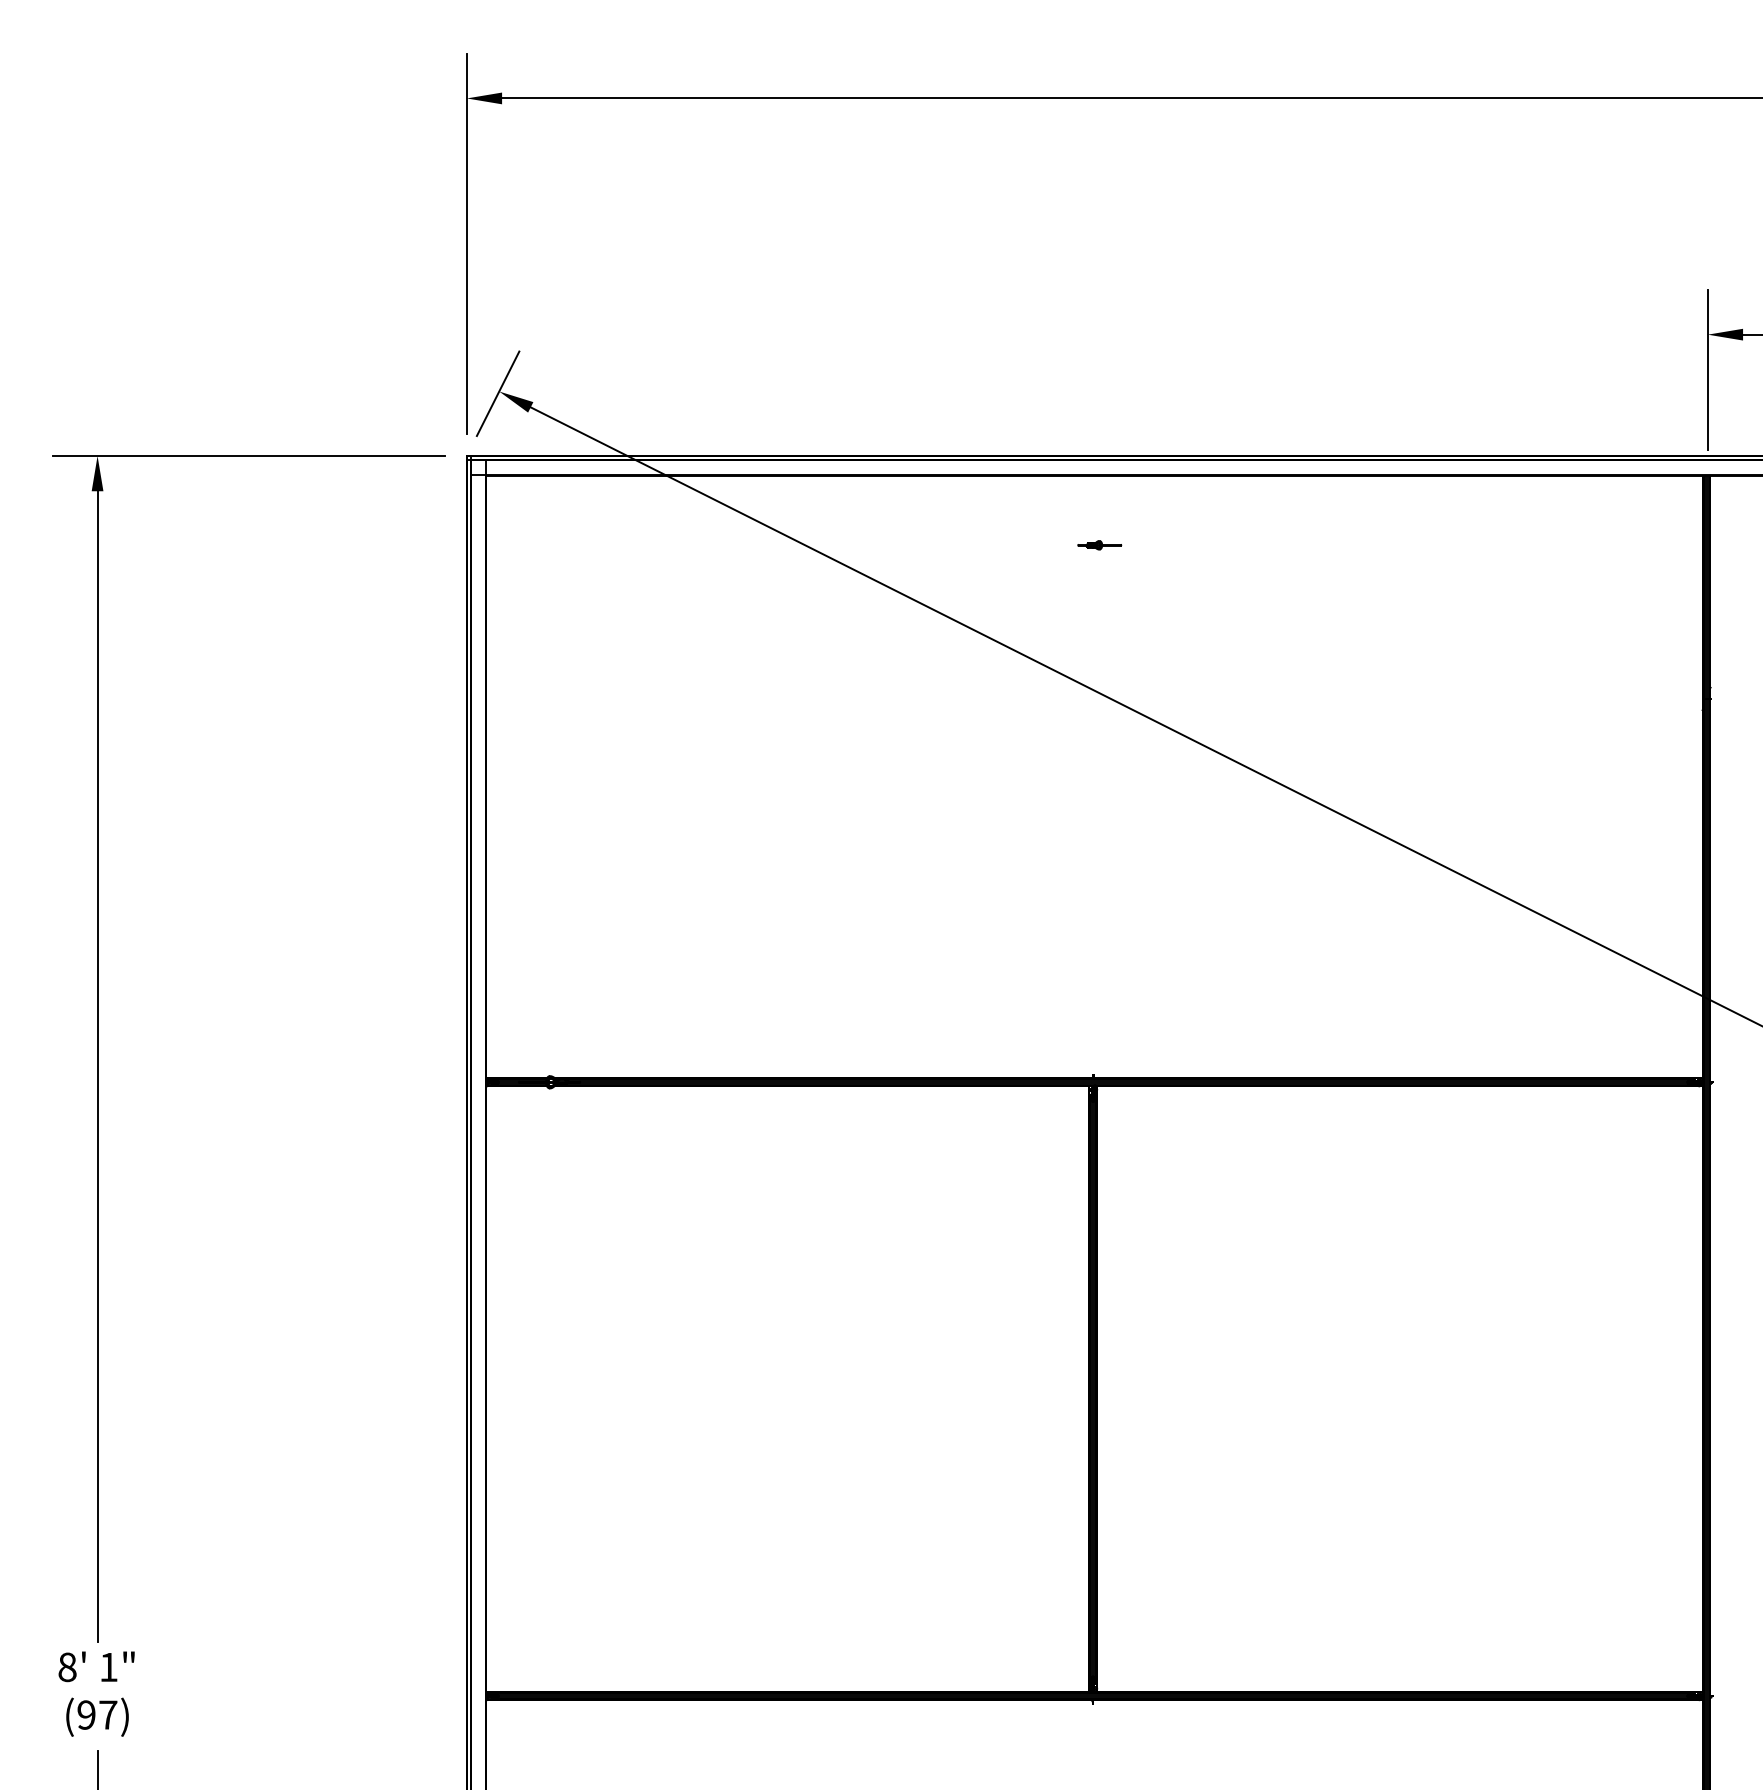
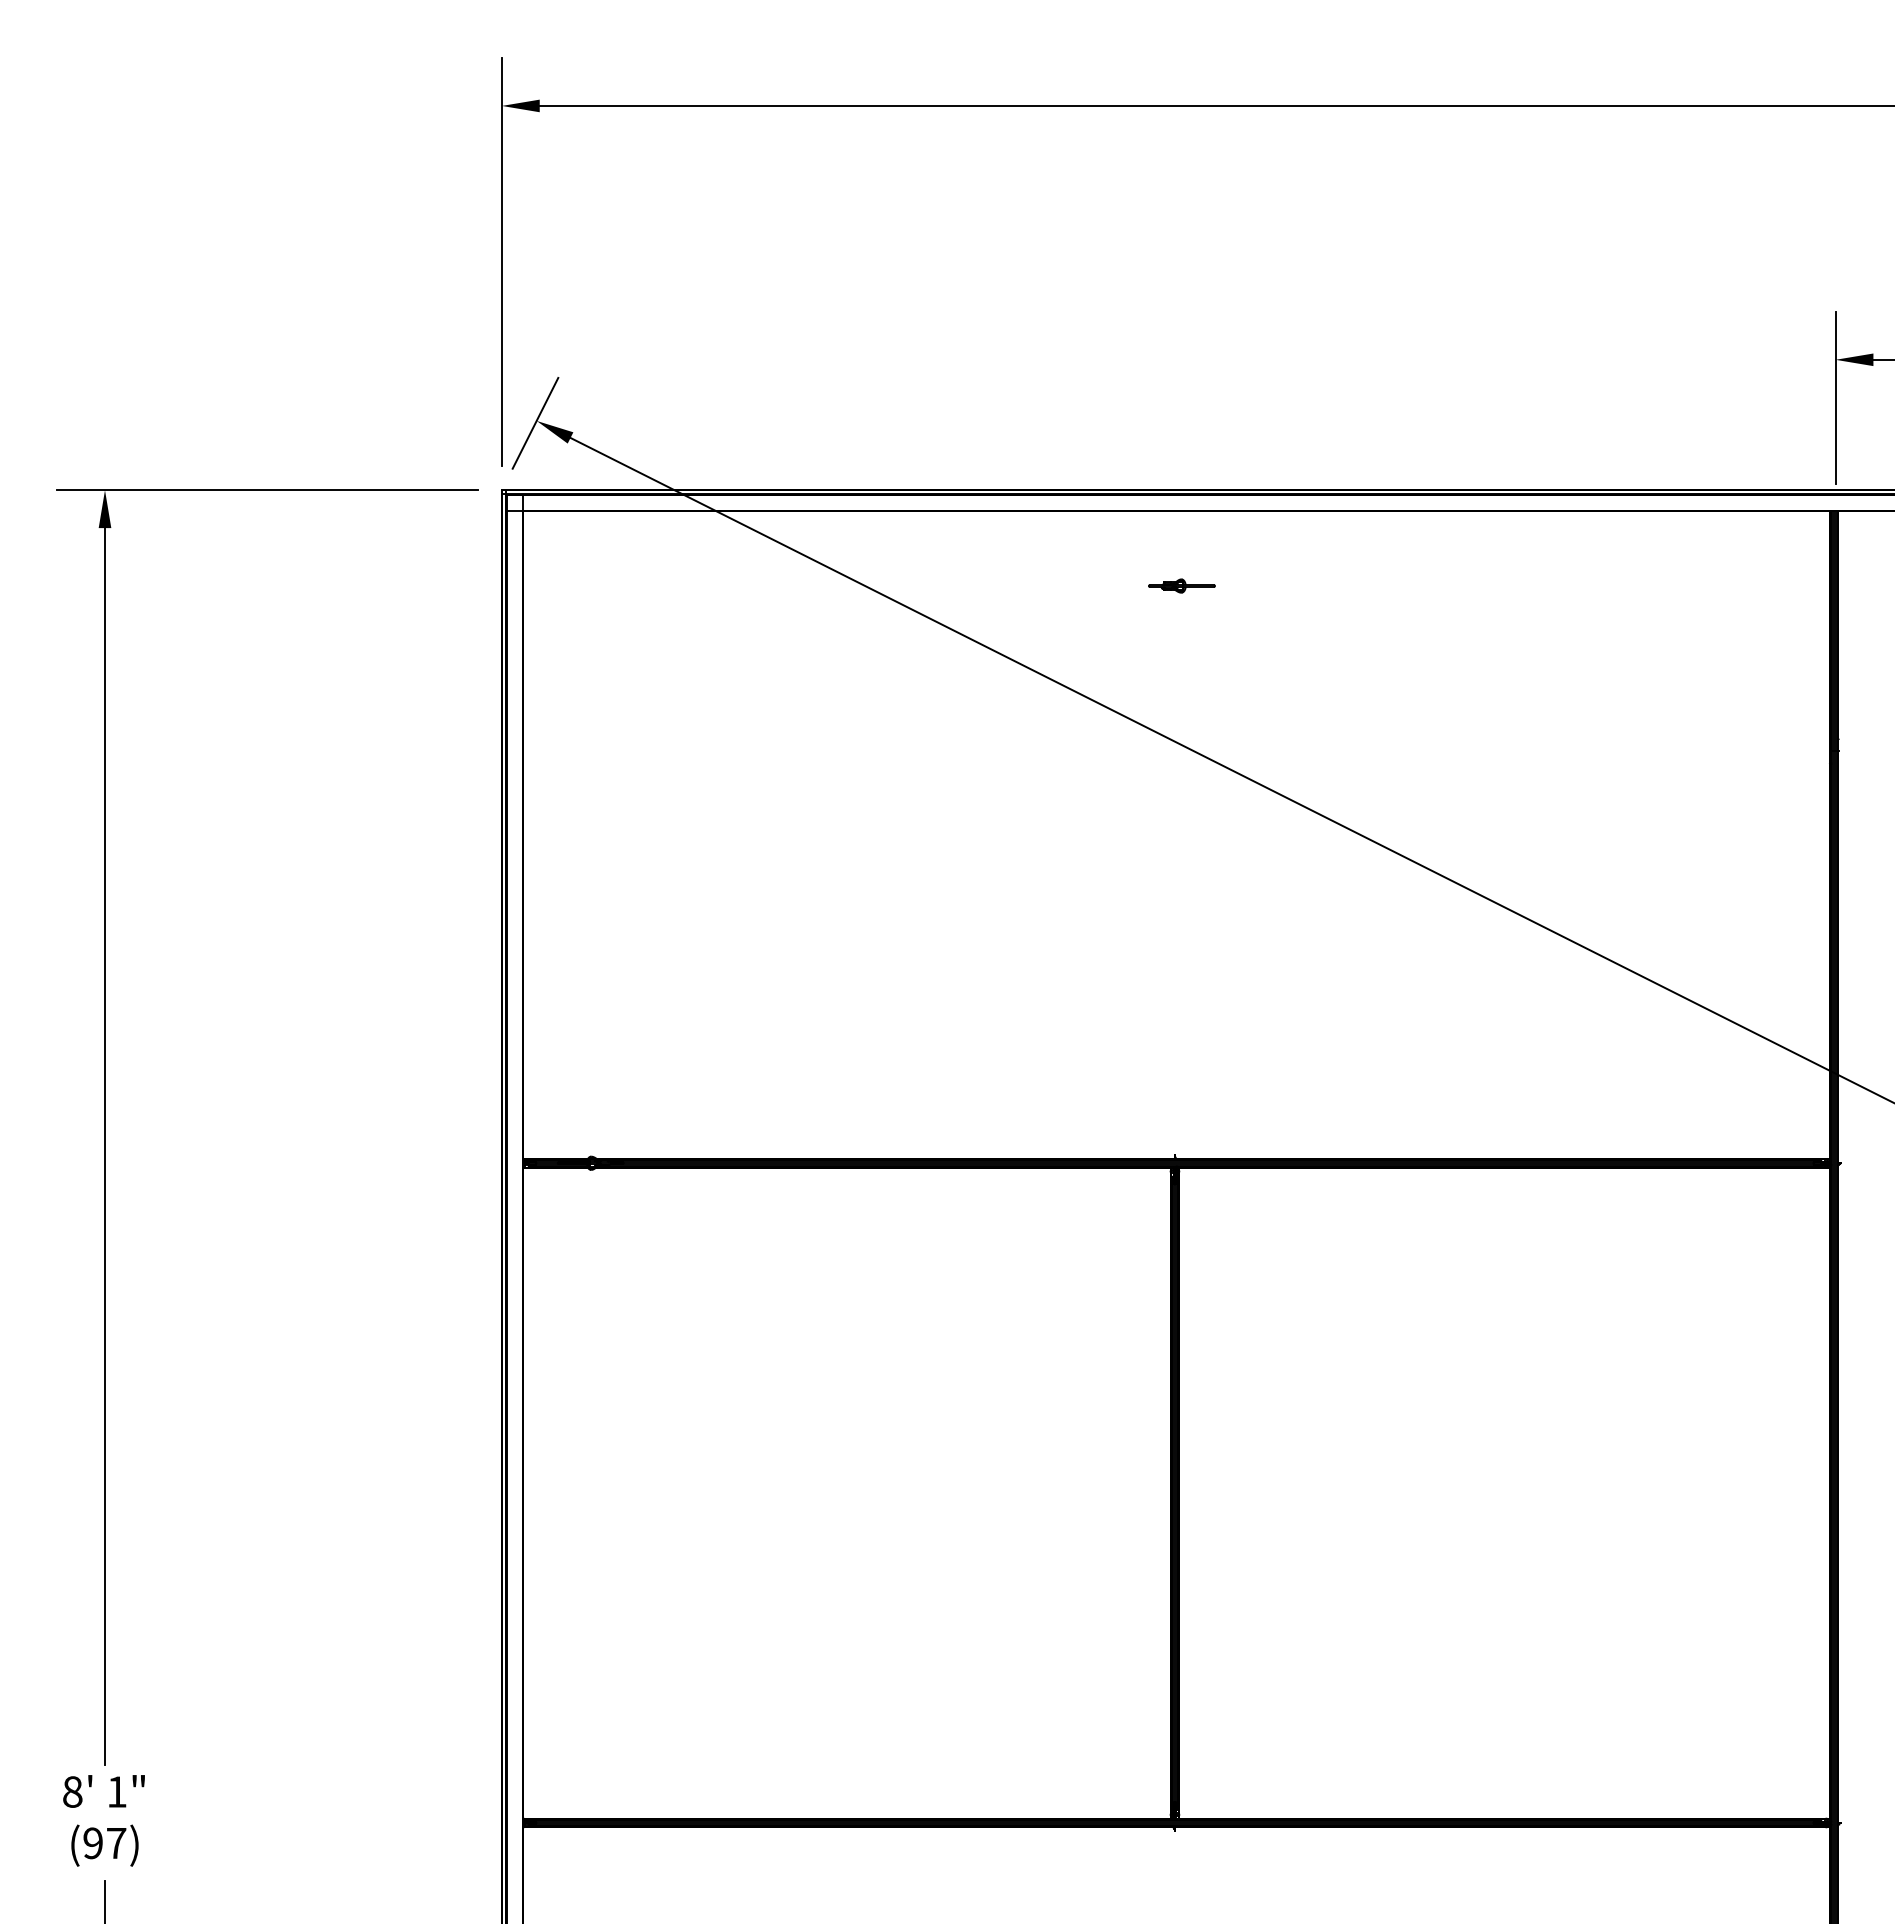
part: (1099, 545) -> (1181, 586), size x1.43

